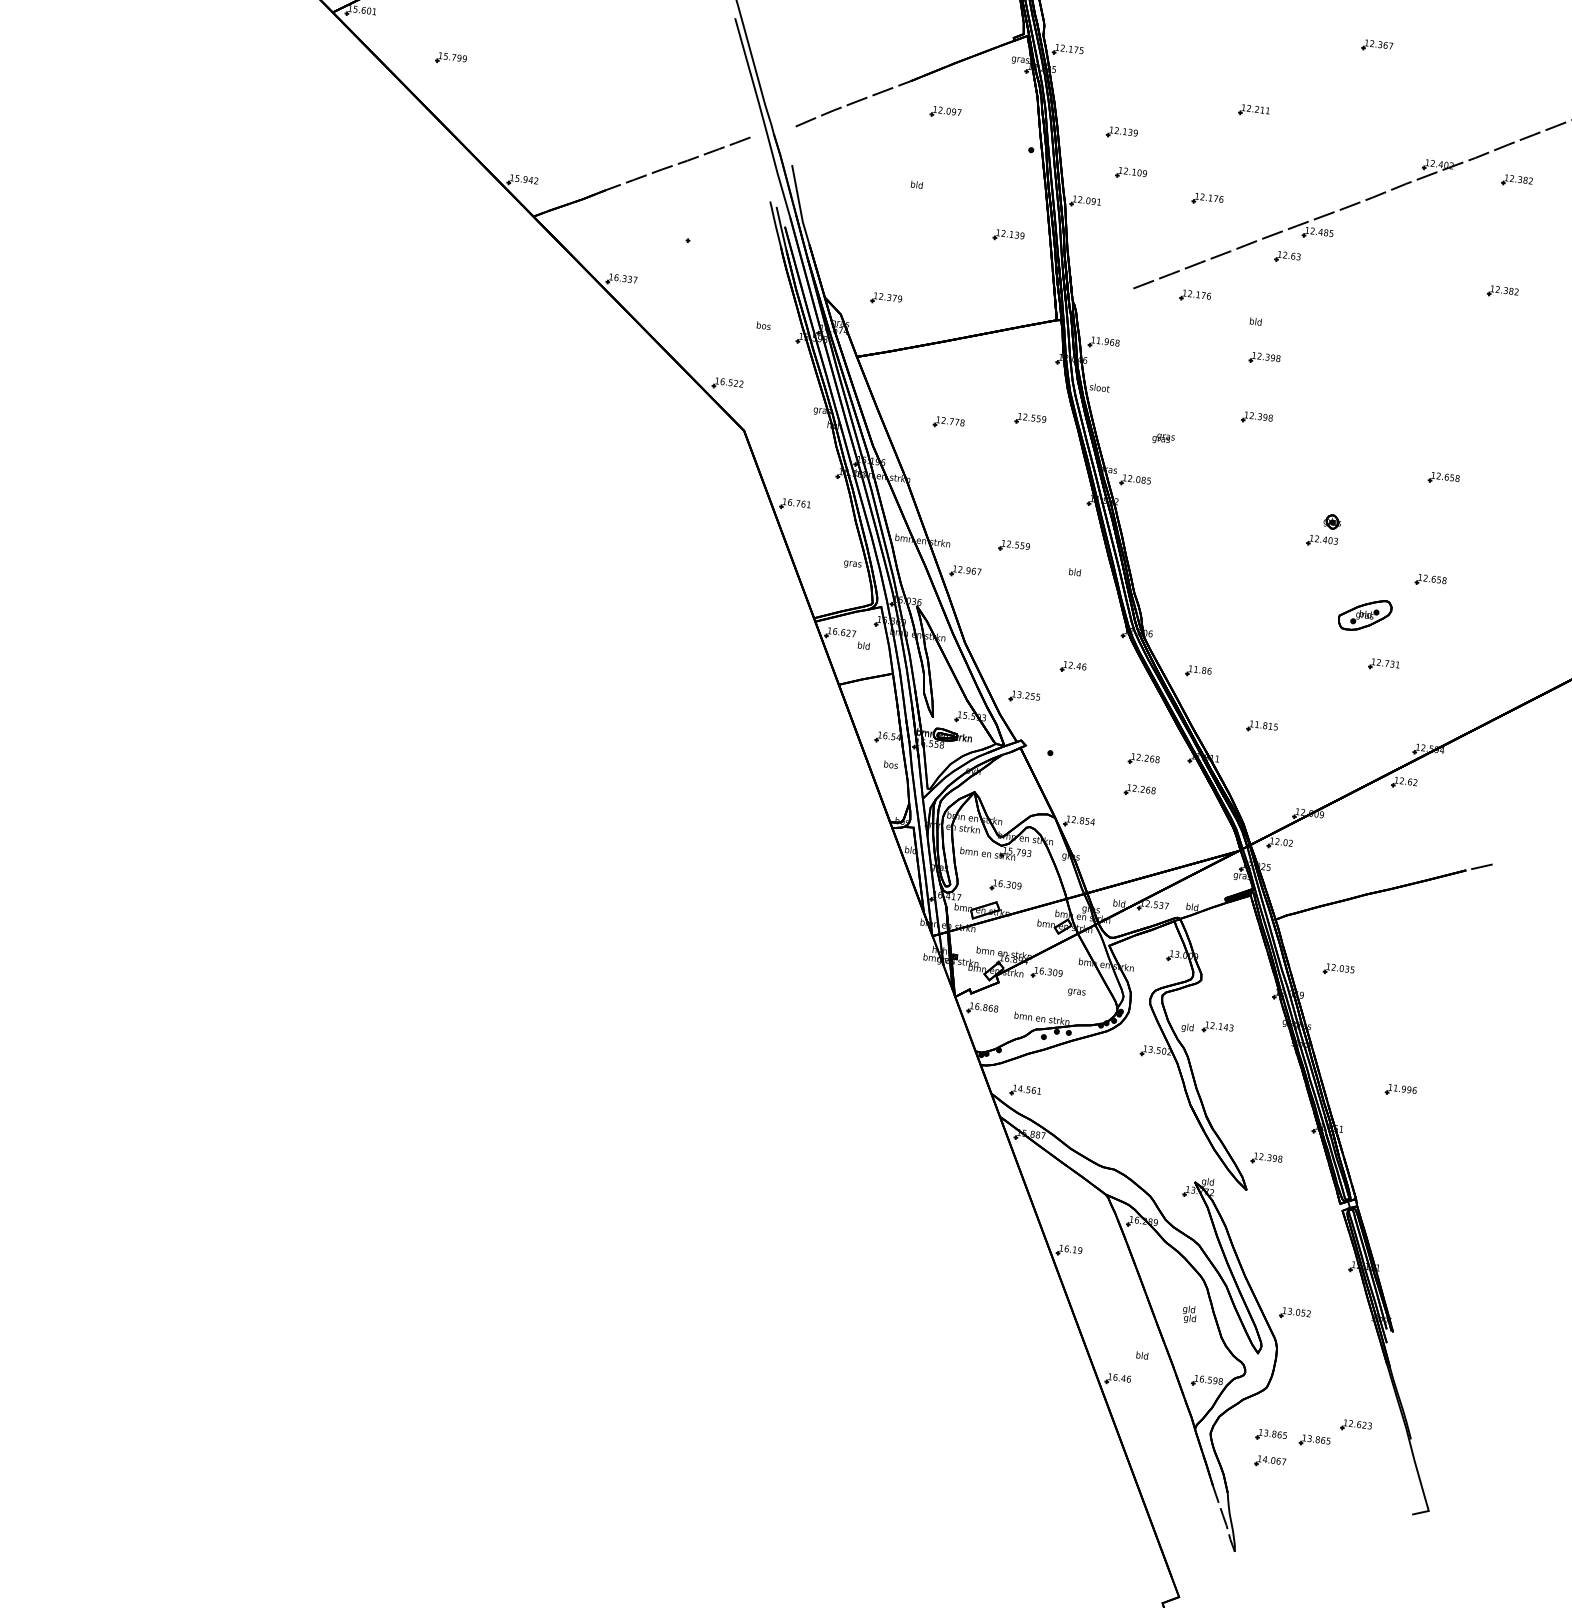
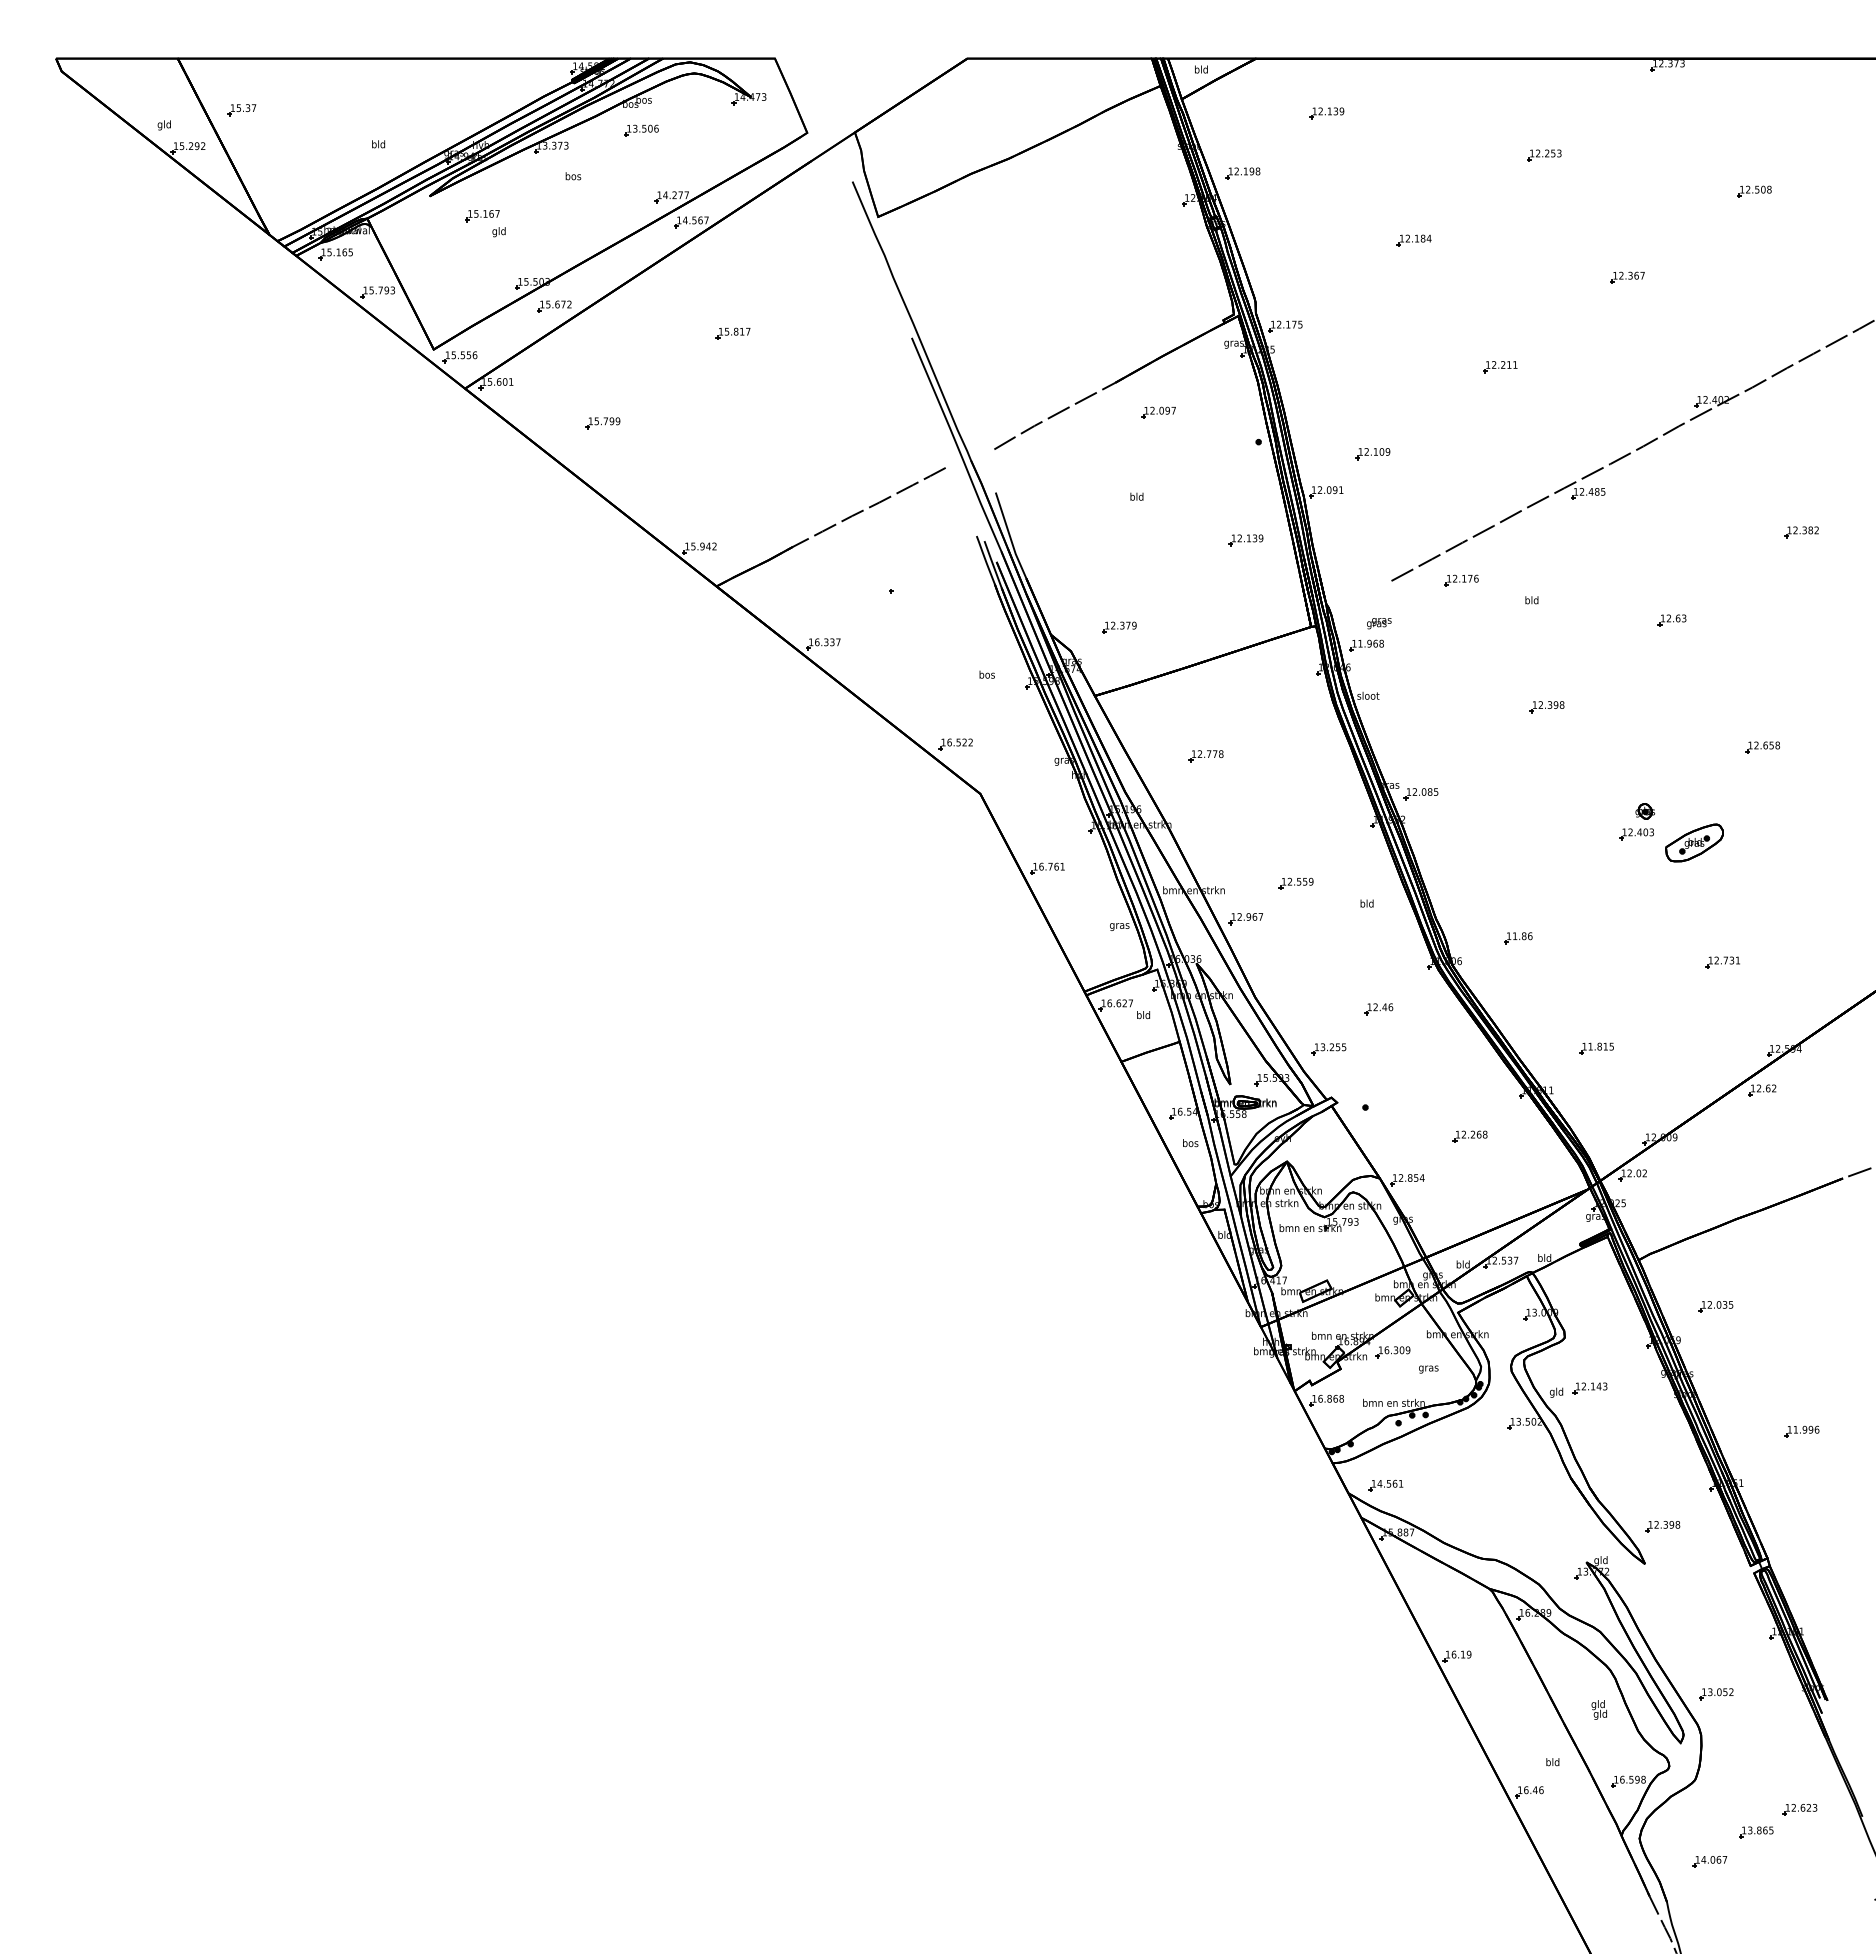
part: (1121, 133) -> (1356, 410), removed
part: (1517, 181) -> (1801, 407), removed
part: (1207, 199) -> (1461, 471), removed
part: (1287, 257) -> (1671, 620), moved
part: (1264, 359) -> (1546, 640), removed
part: (1029, 419) -> (1295, 740), removed
text: (1163, 439) -> (1379, 623), moved
part: (1430, 580) -> (1762, 862), removed
part: (1365, 614) -> (1694, 842), moved
part: (1198, 671) -> (1518, 938), moved
part: (1143, 759) -> (1469, 1101), removed
part: (1005, 886) -> (1334, 1261), removed
part: (1271, 1435) -> (1707, 1832), removed

